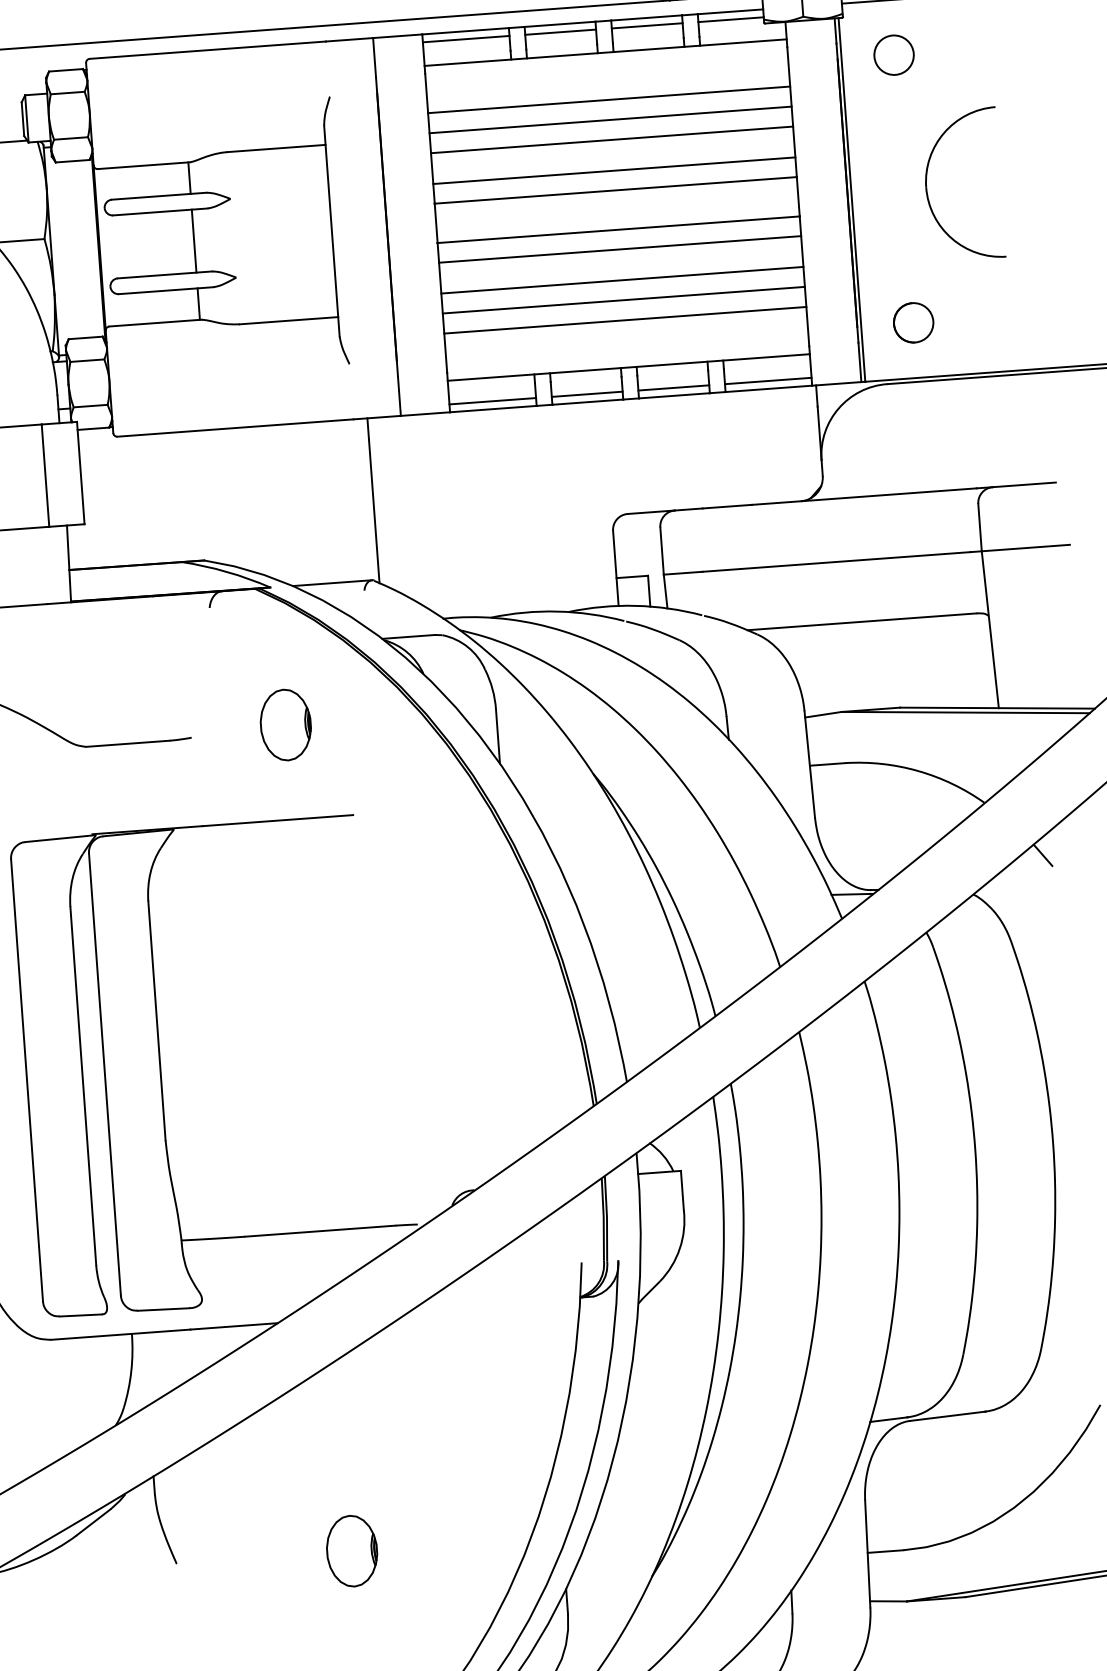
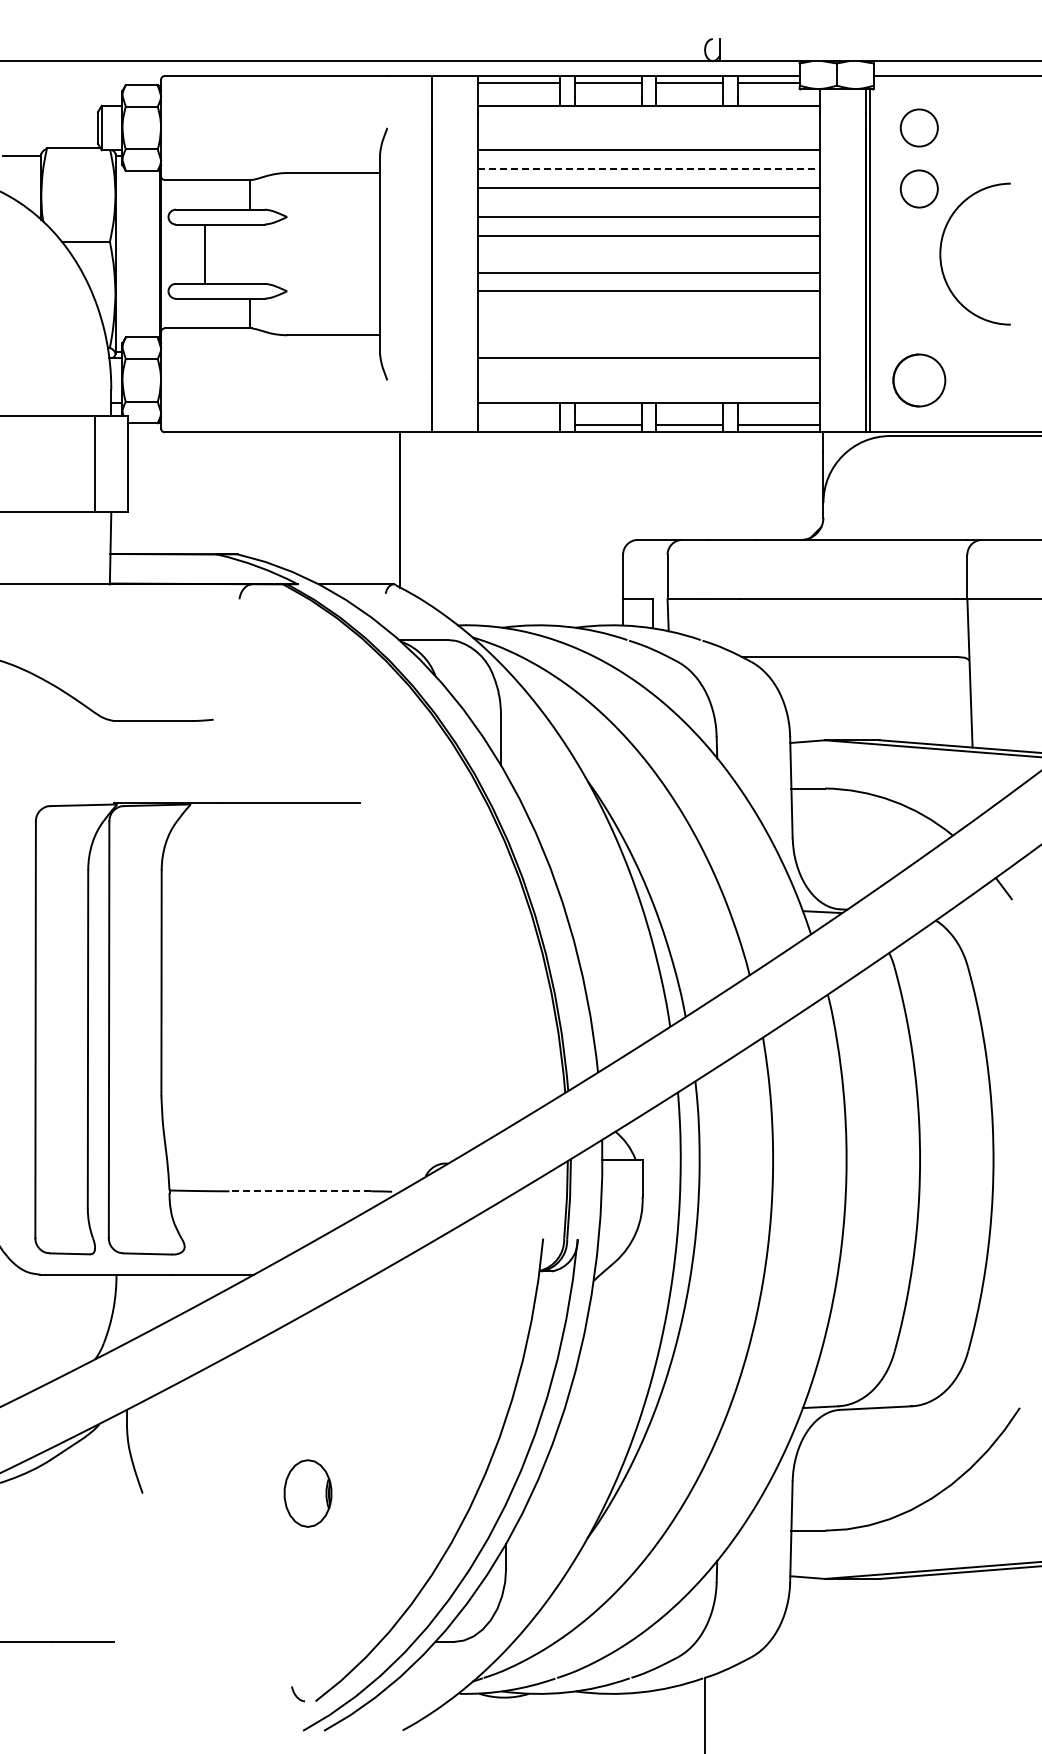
circle: (897, 119) -> (918, 188), added
line: (611, 120) -> (649, 169), solid -> dashed
line: (194, 240) -> (205, 253), moved
line: (621, 280) -> (648, 320), removed
line: (623, 300) -> (648, 339), removed
circle: (912, 321) -> (918, 379), size x1.4
line: (492, 400) -> (518, 424), removed
part: (285, 725) -> (302, 714), removed
line: (320, 1231) -> (300, 1191), solid -> dashed

